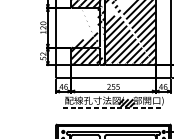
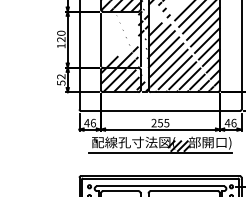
line: (71, 27) -> (100, 39), added
line: (113, 108) -> (160, 153), dashed -> solid

